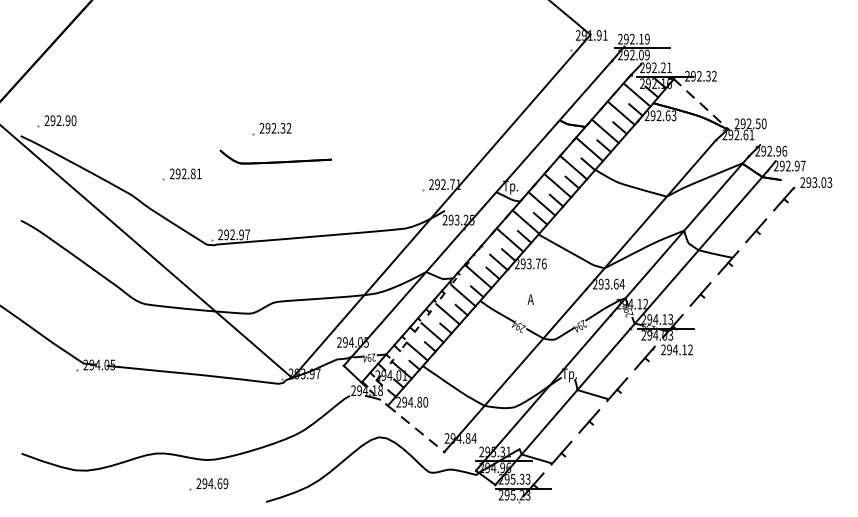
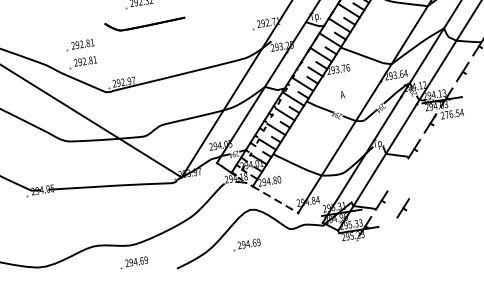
part: (181, 198) -> (82, 62), added
text: (680, 349) -> (454, 113), 294.12 -> 276.54
part: (589, 421) -> (403, 208), moved
part: (366, 484) -> (246, 244), added

